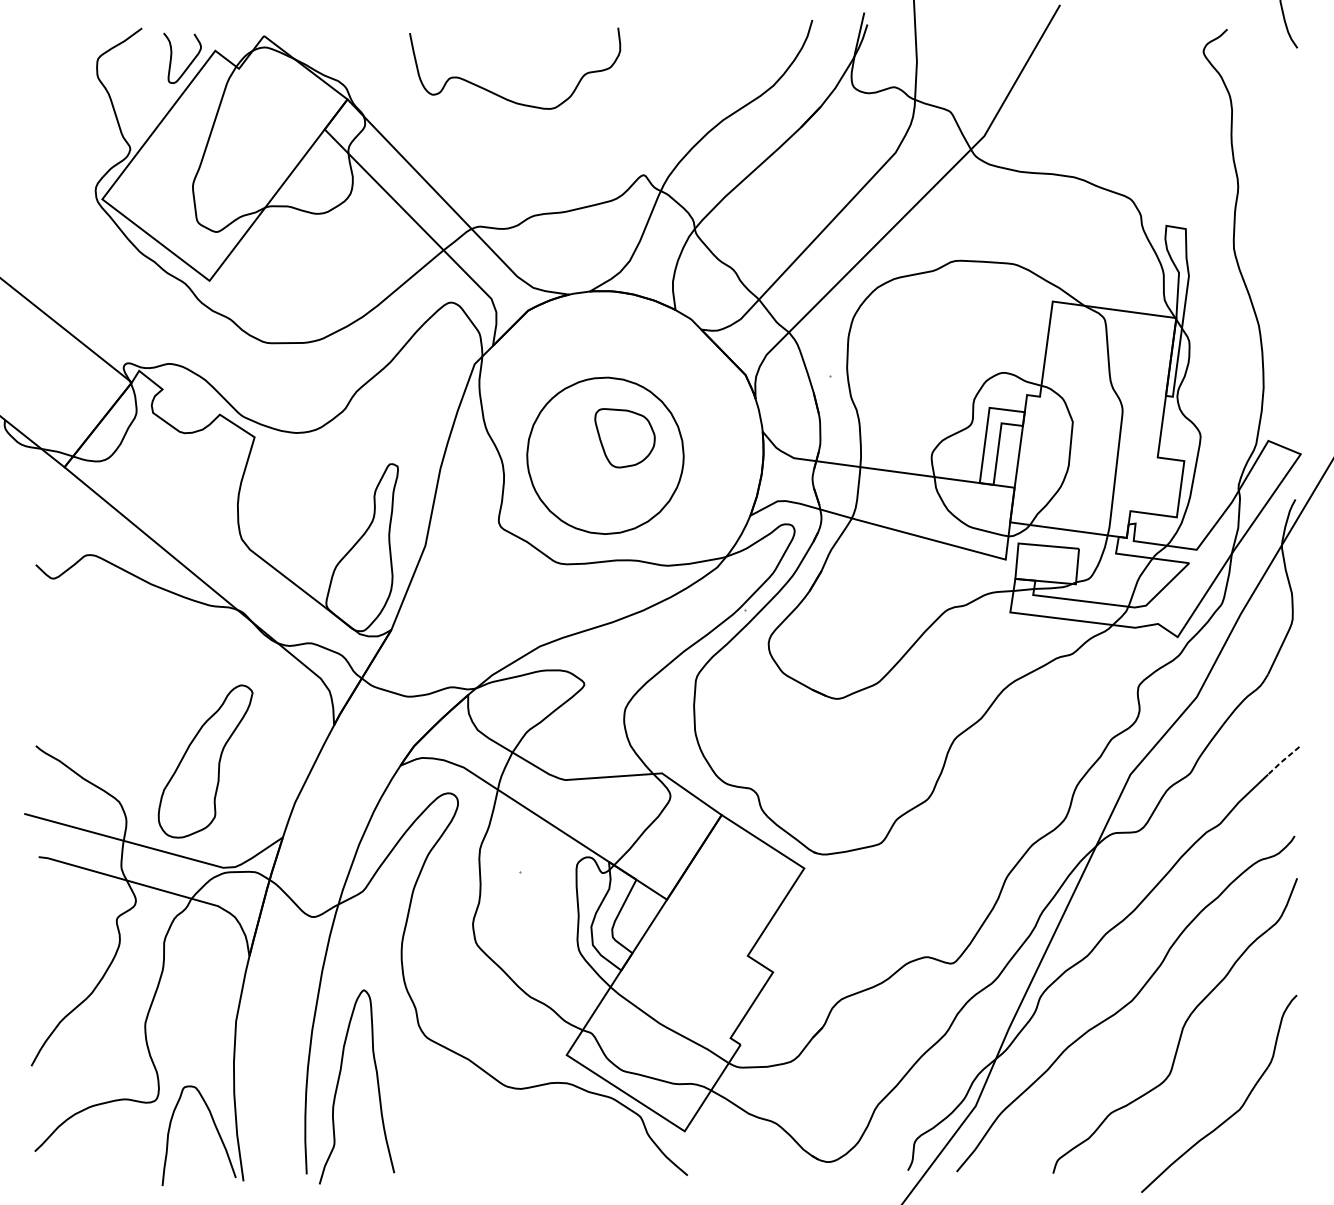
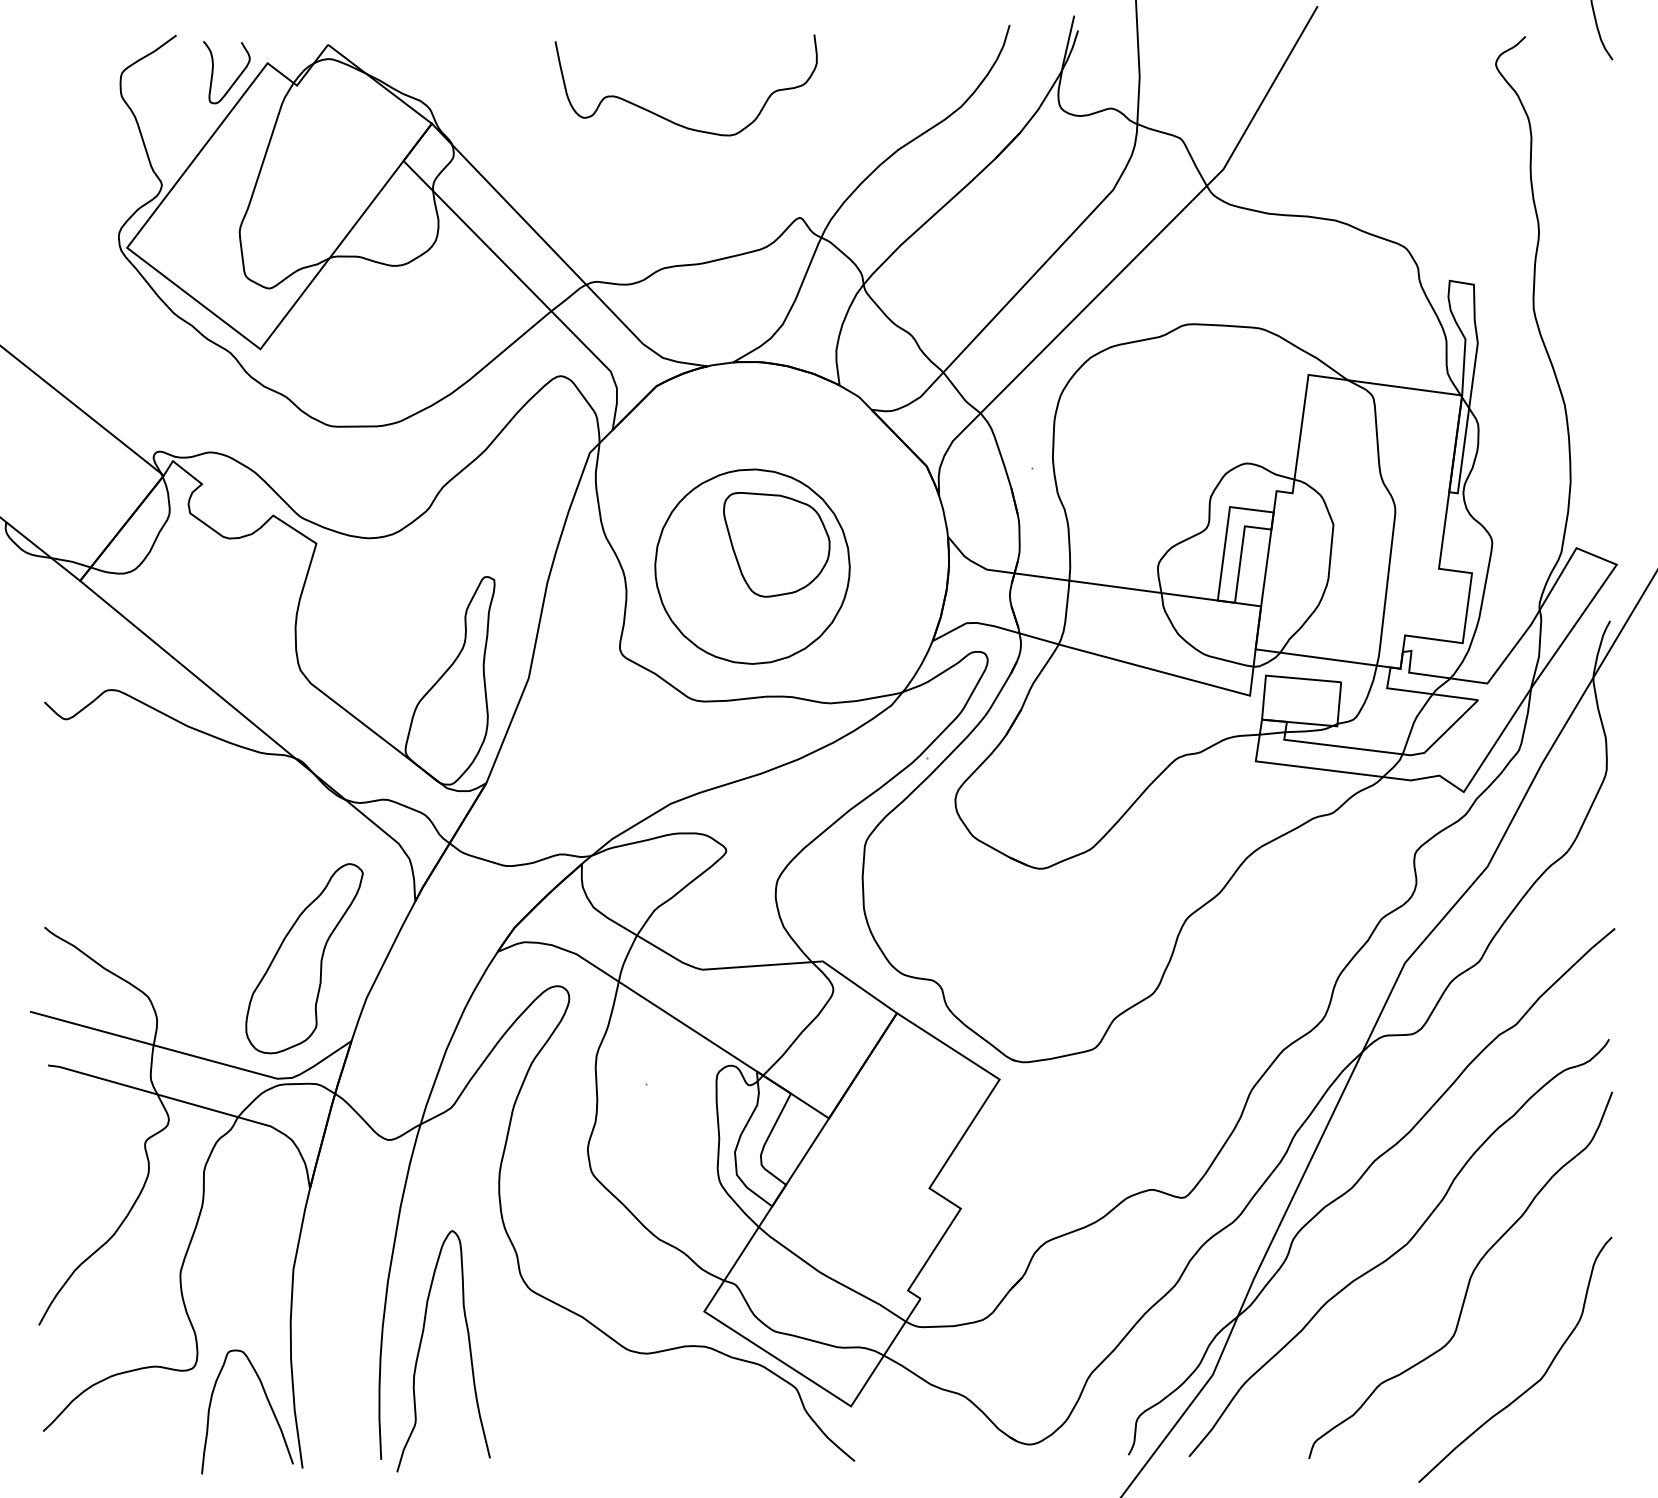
curve: (501, 96) -> (669, 119), moved
part: (624, 437) -> (776, 544), size x1.43
line: (1282, 760) -> (1594, 945), dashed -> solid
part: (205, 761) -> (304, 958), moved

